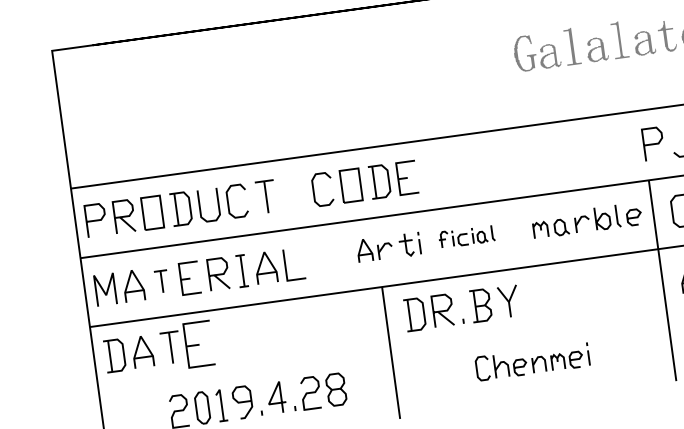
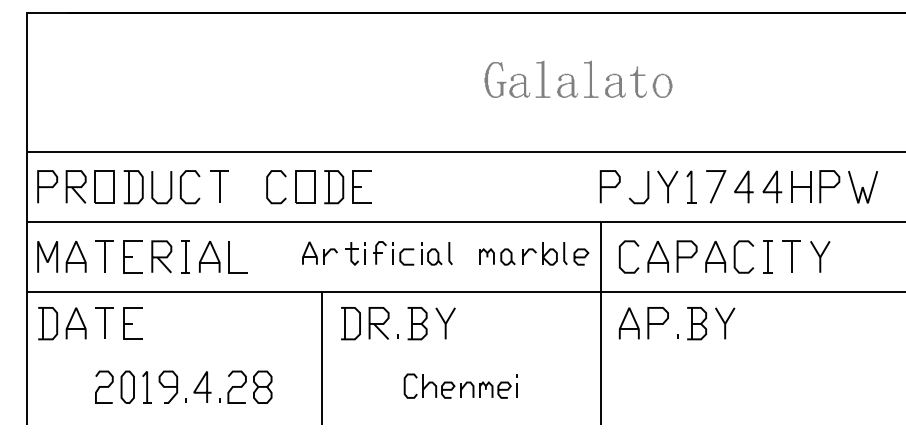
part: (466, 236) -> (412, 253), size x1.43
part: (161, 281) -> (104, 256), size x1.43
part: (198, 344) -> (132, 323), size x0.71

